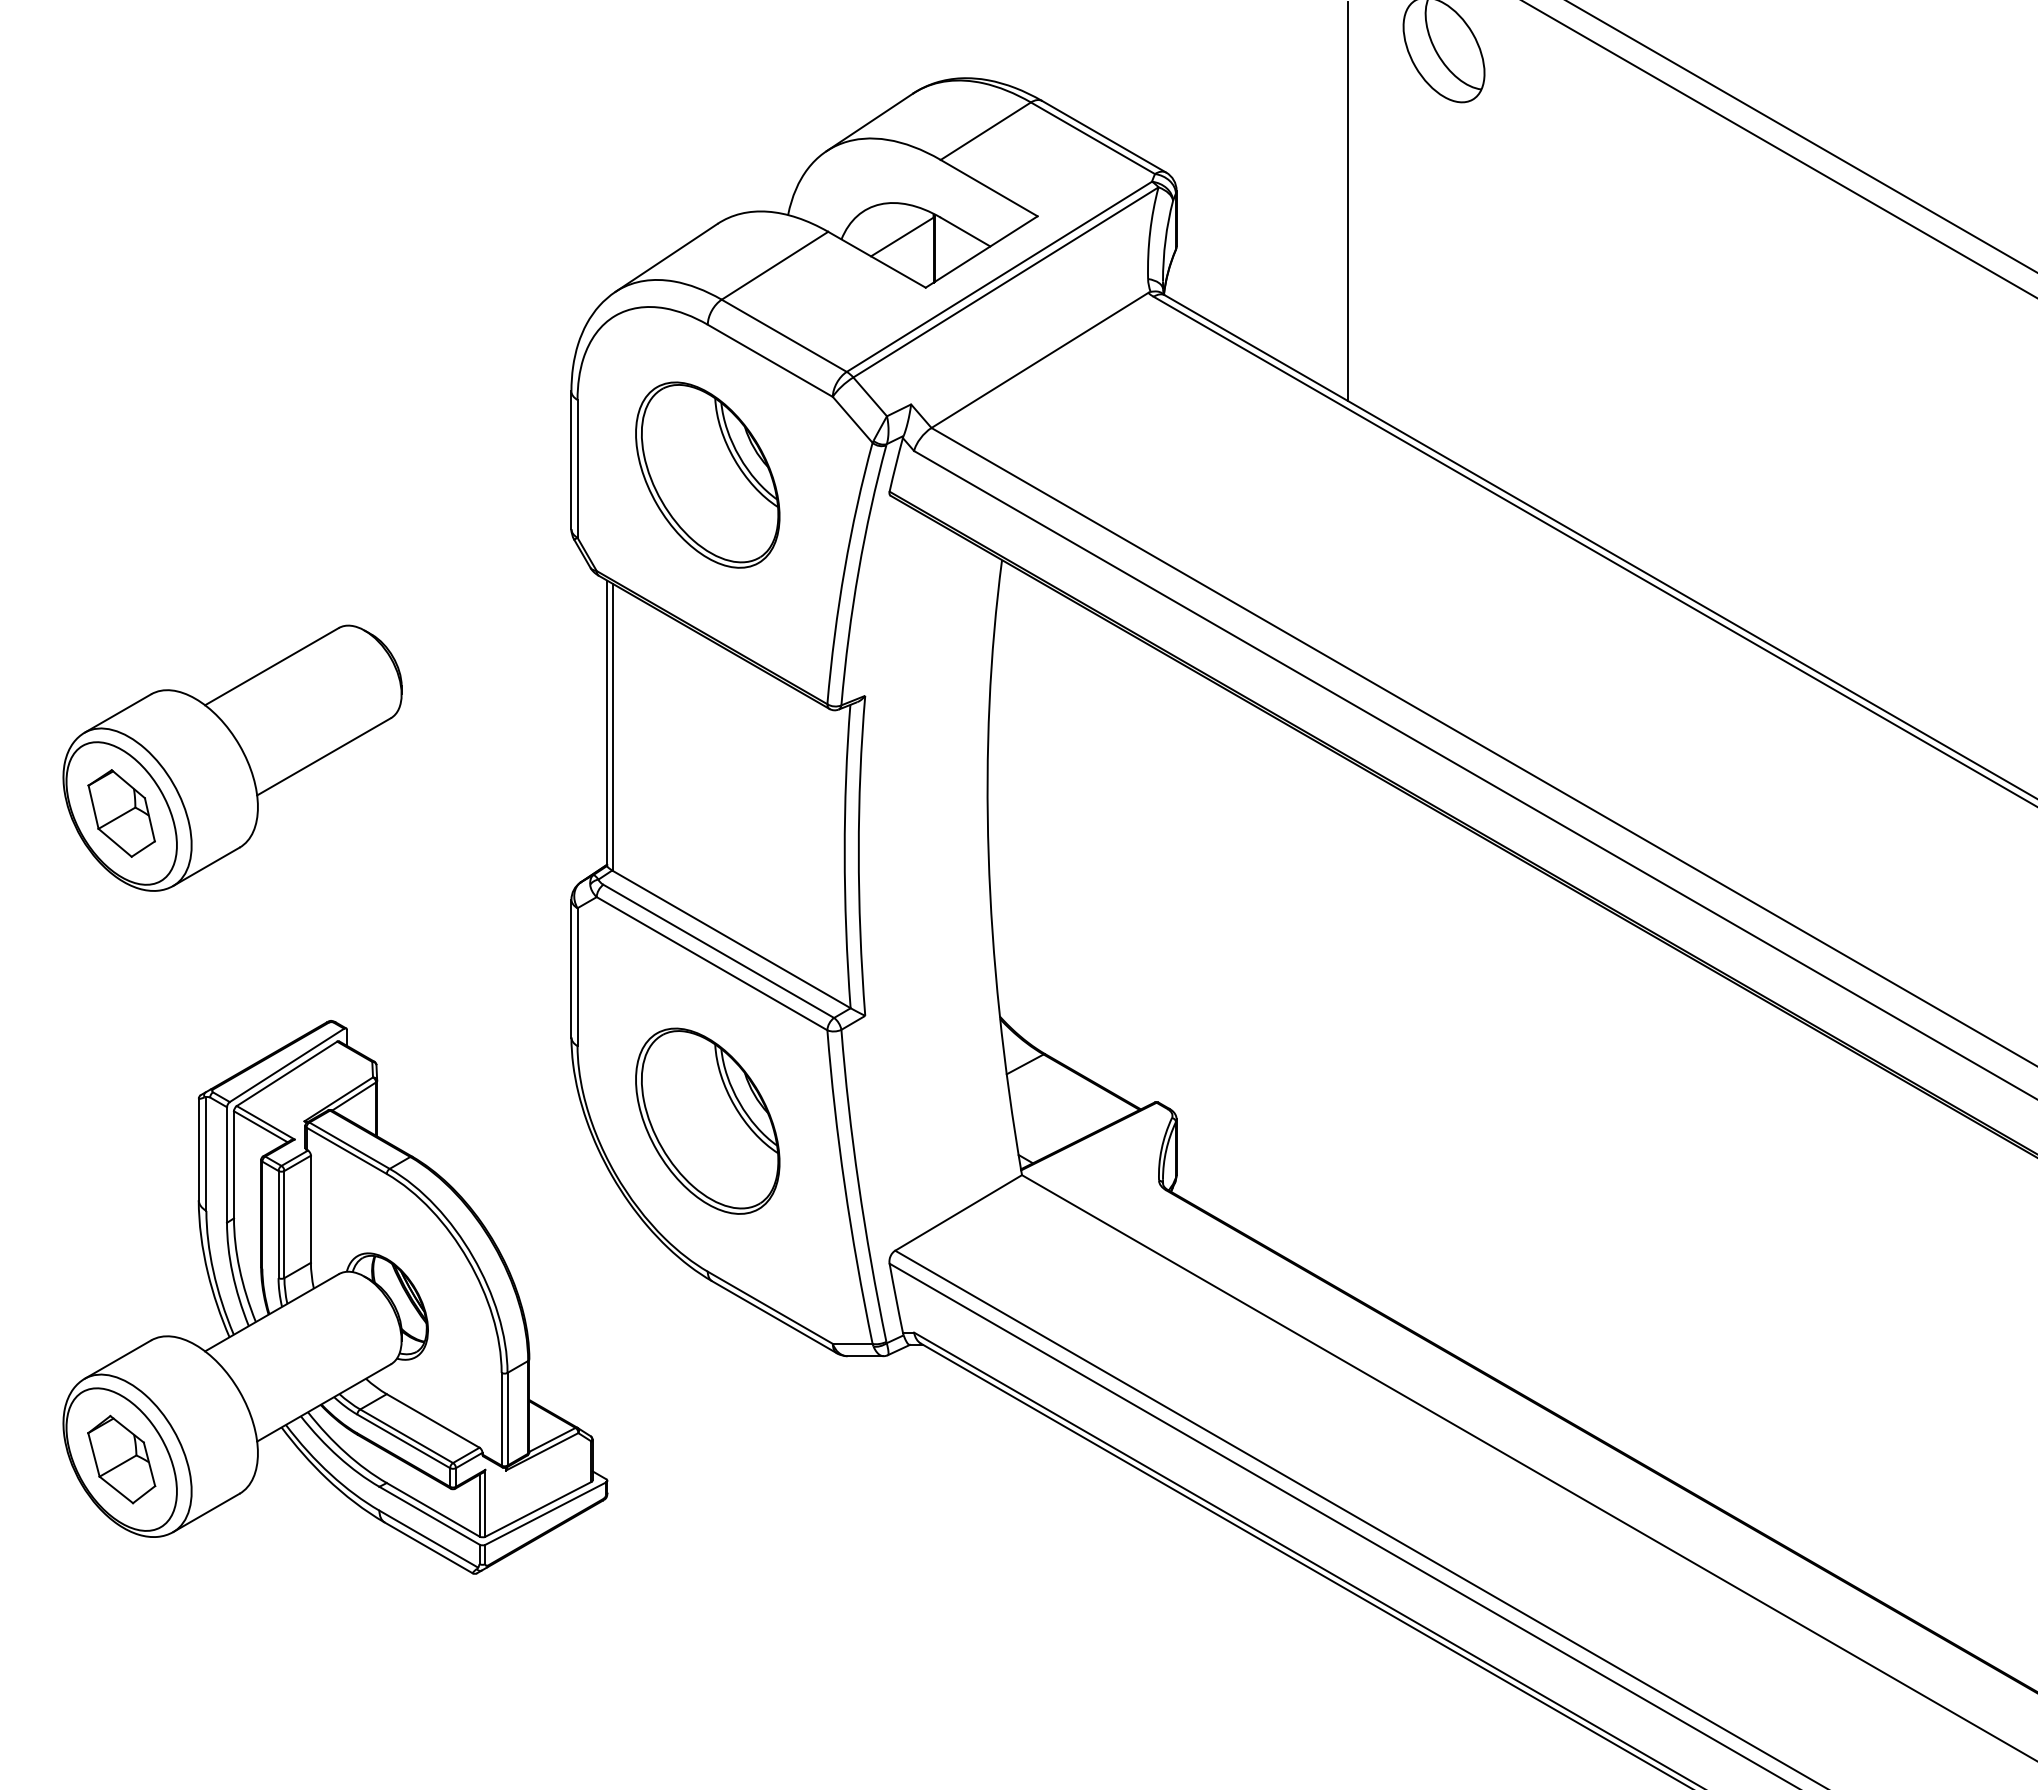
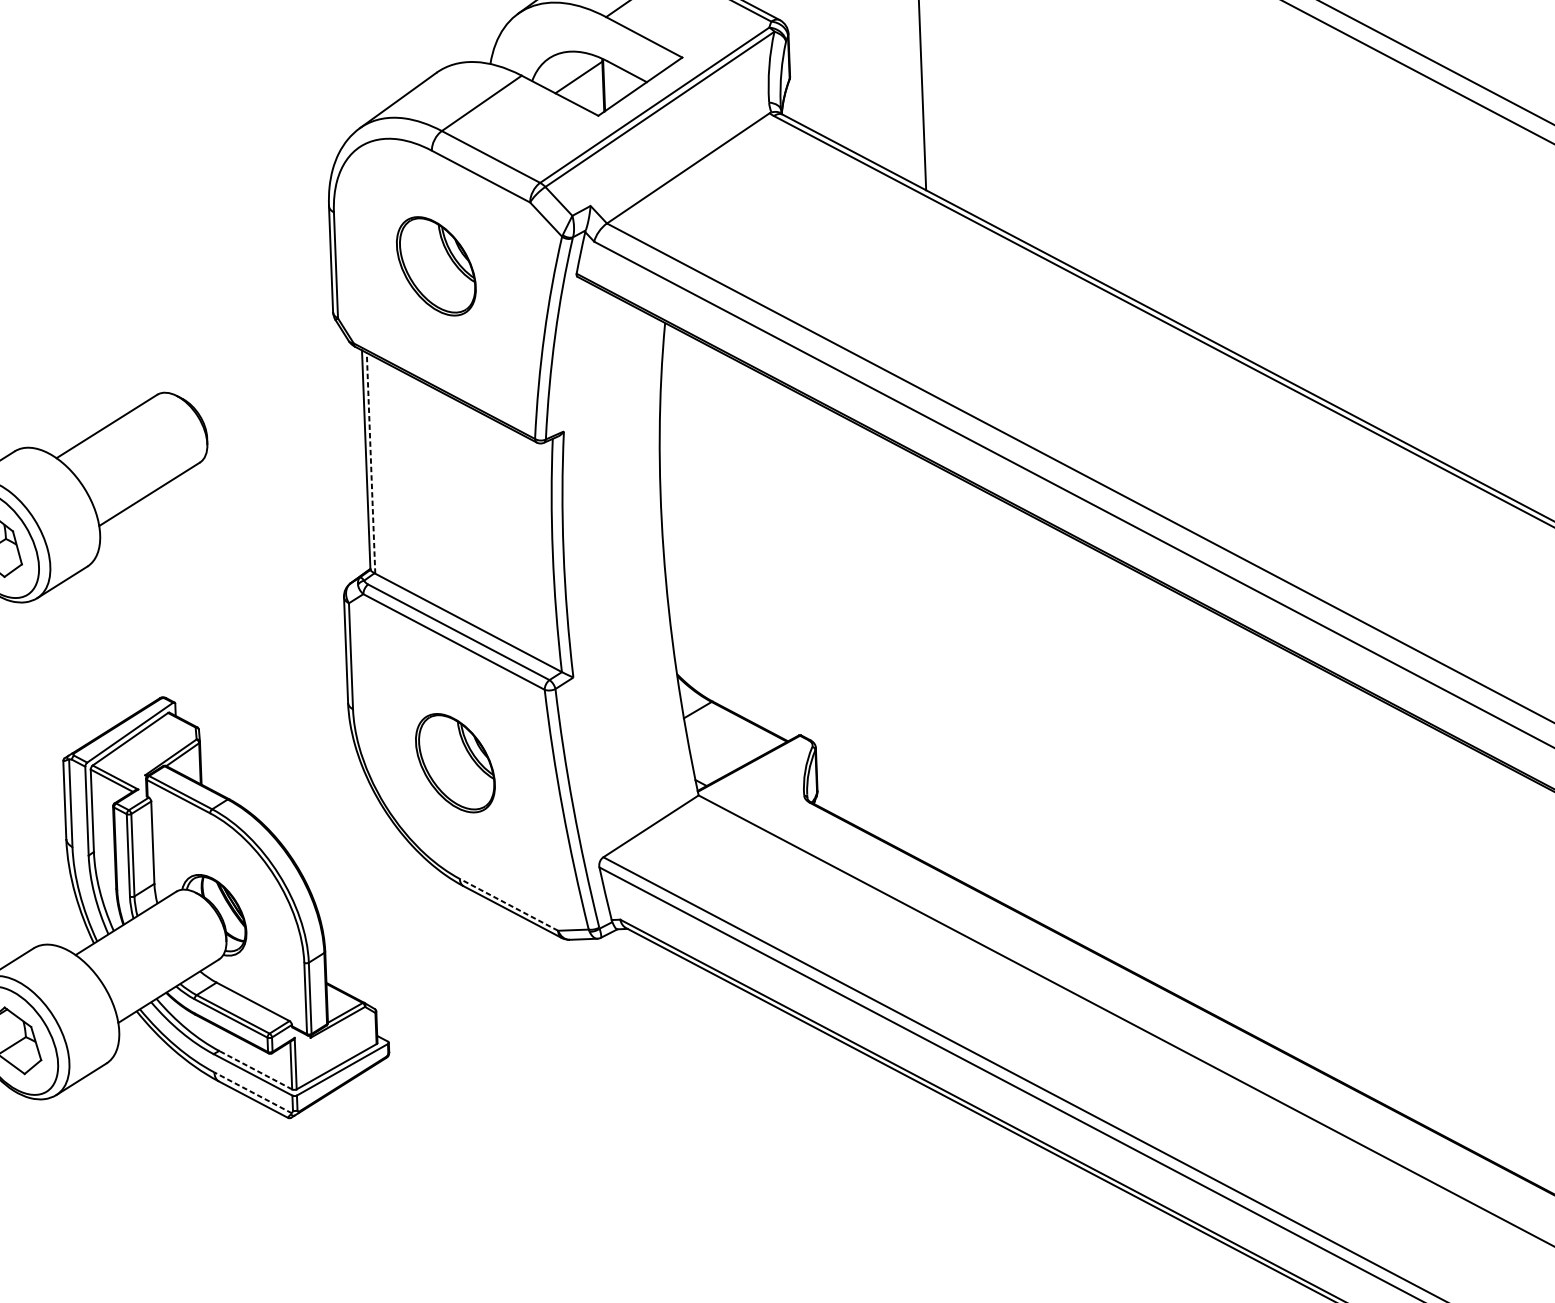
part: (707, 474) -> (436, 265), size x0.7
line: (613, 727) -> (371, 463), solid -> dashed
part: (707, 1120) -> (455, 762), size x0.7
line: (769, 1307) -> (508, 904), solid -> dashed
line: (433, 1509) -> (255, 1069), solid -> dashed
line: (428, 1539) -> (252, 1093), solid -> dashed

